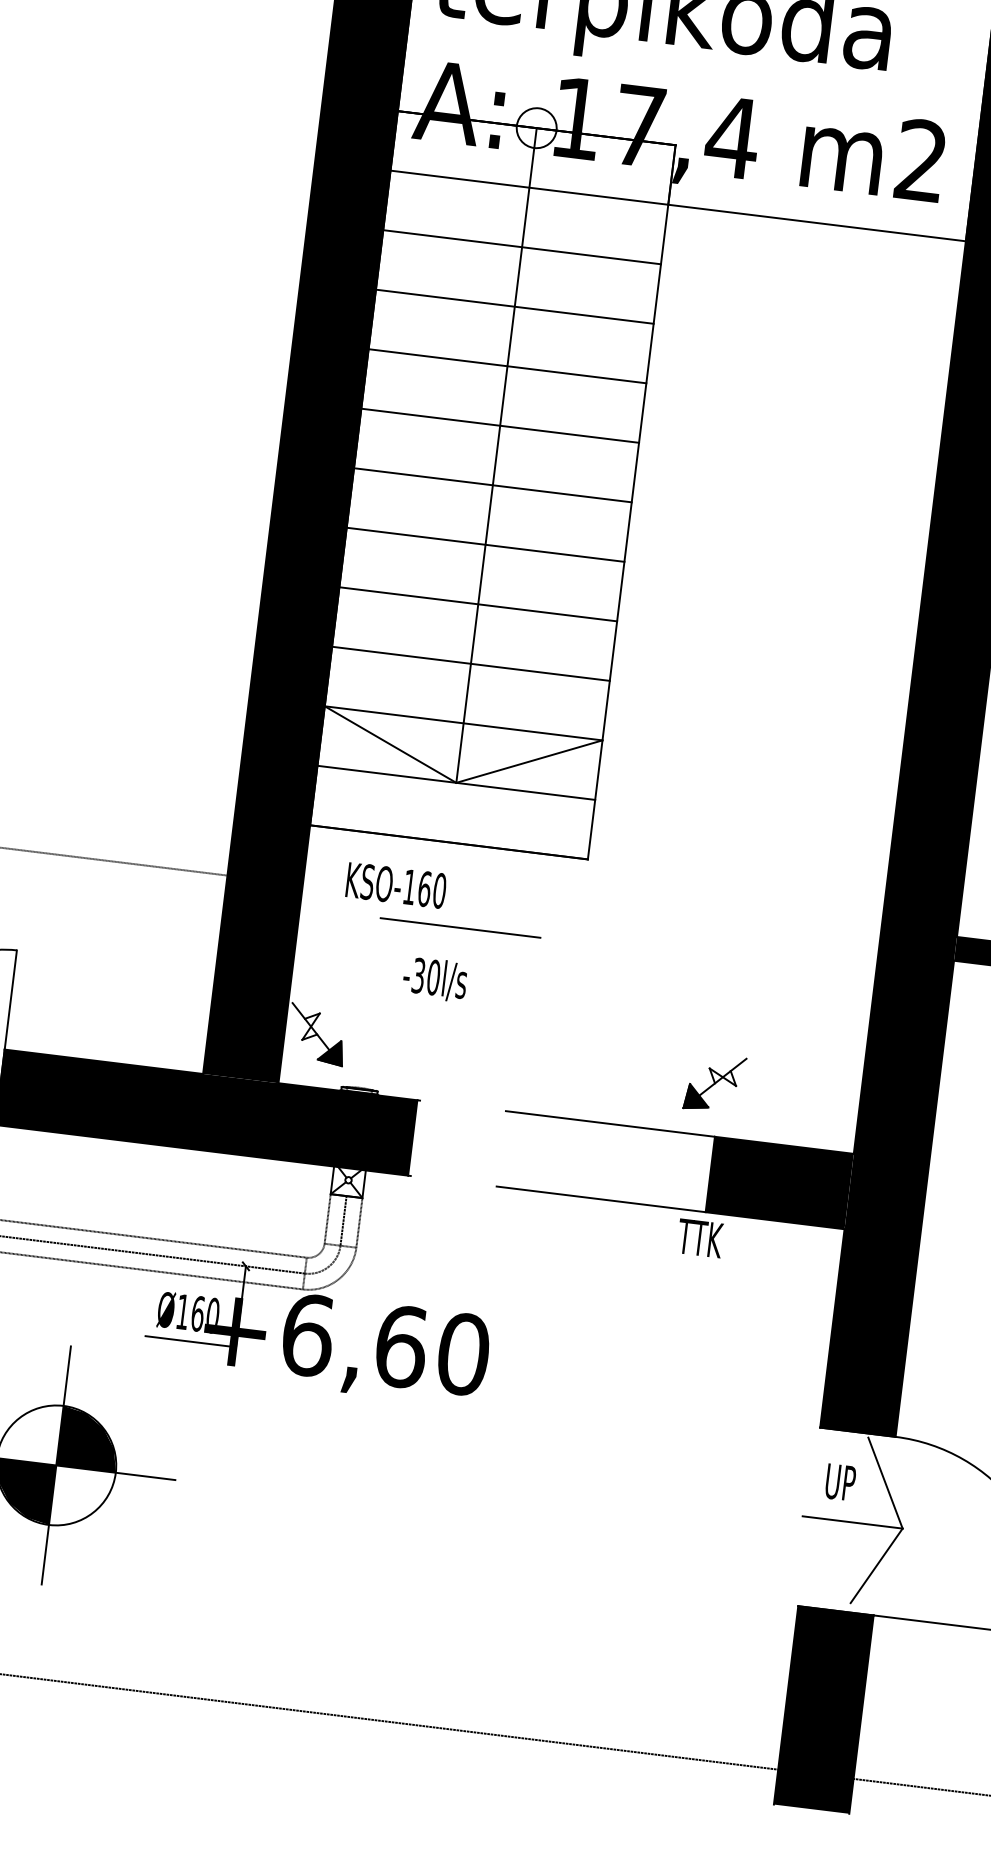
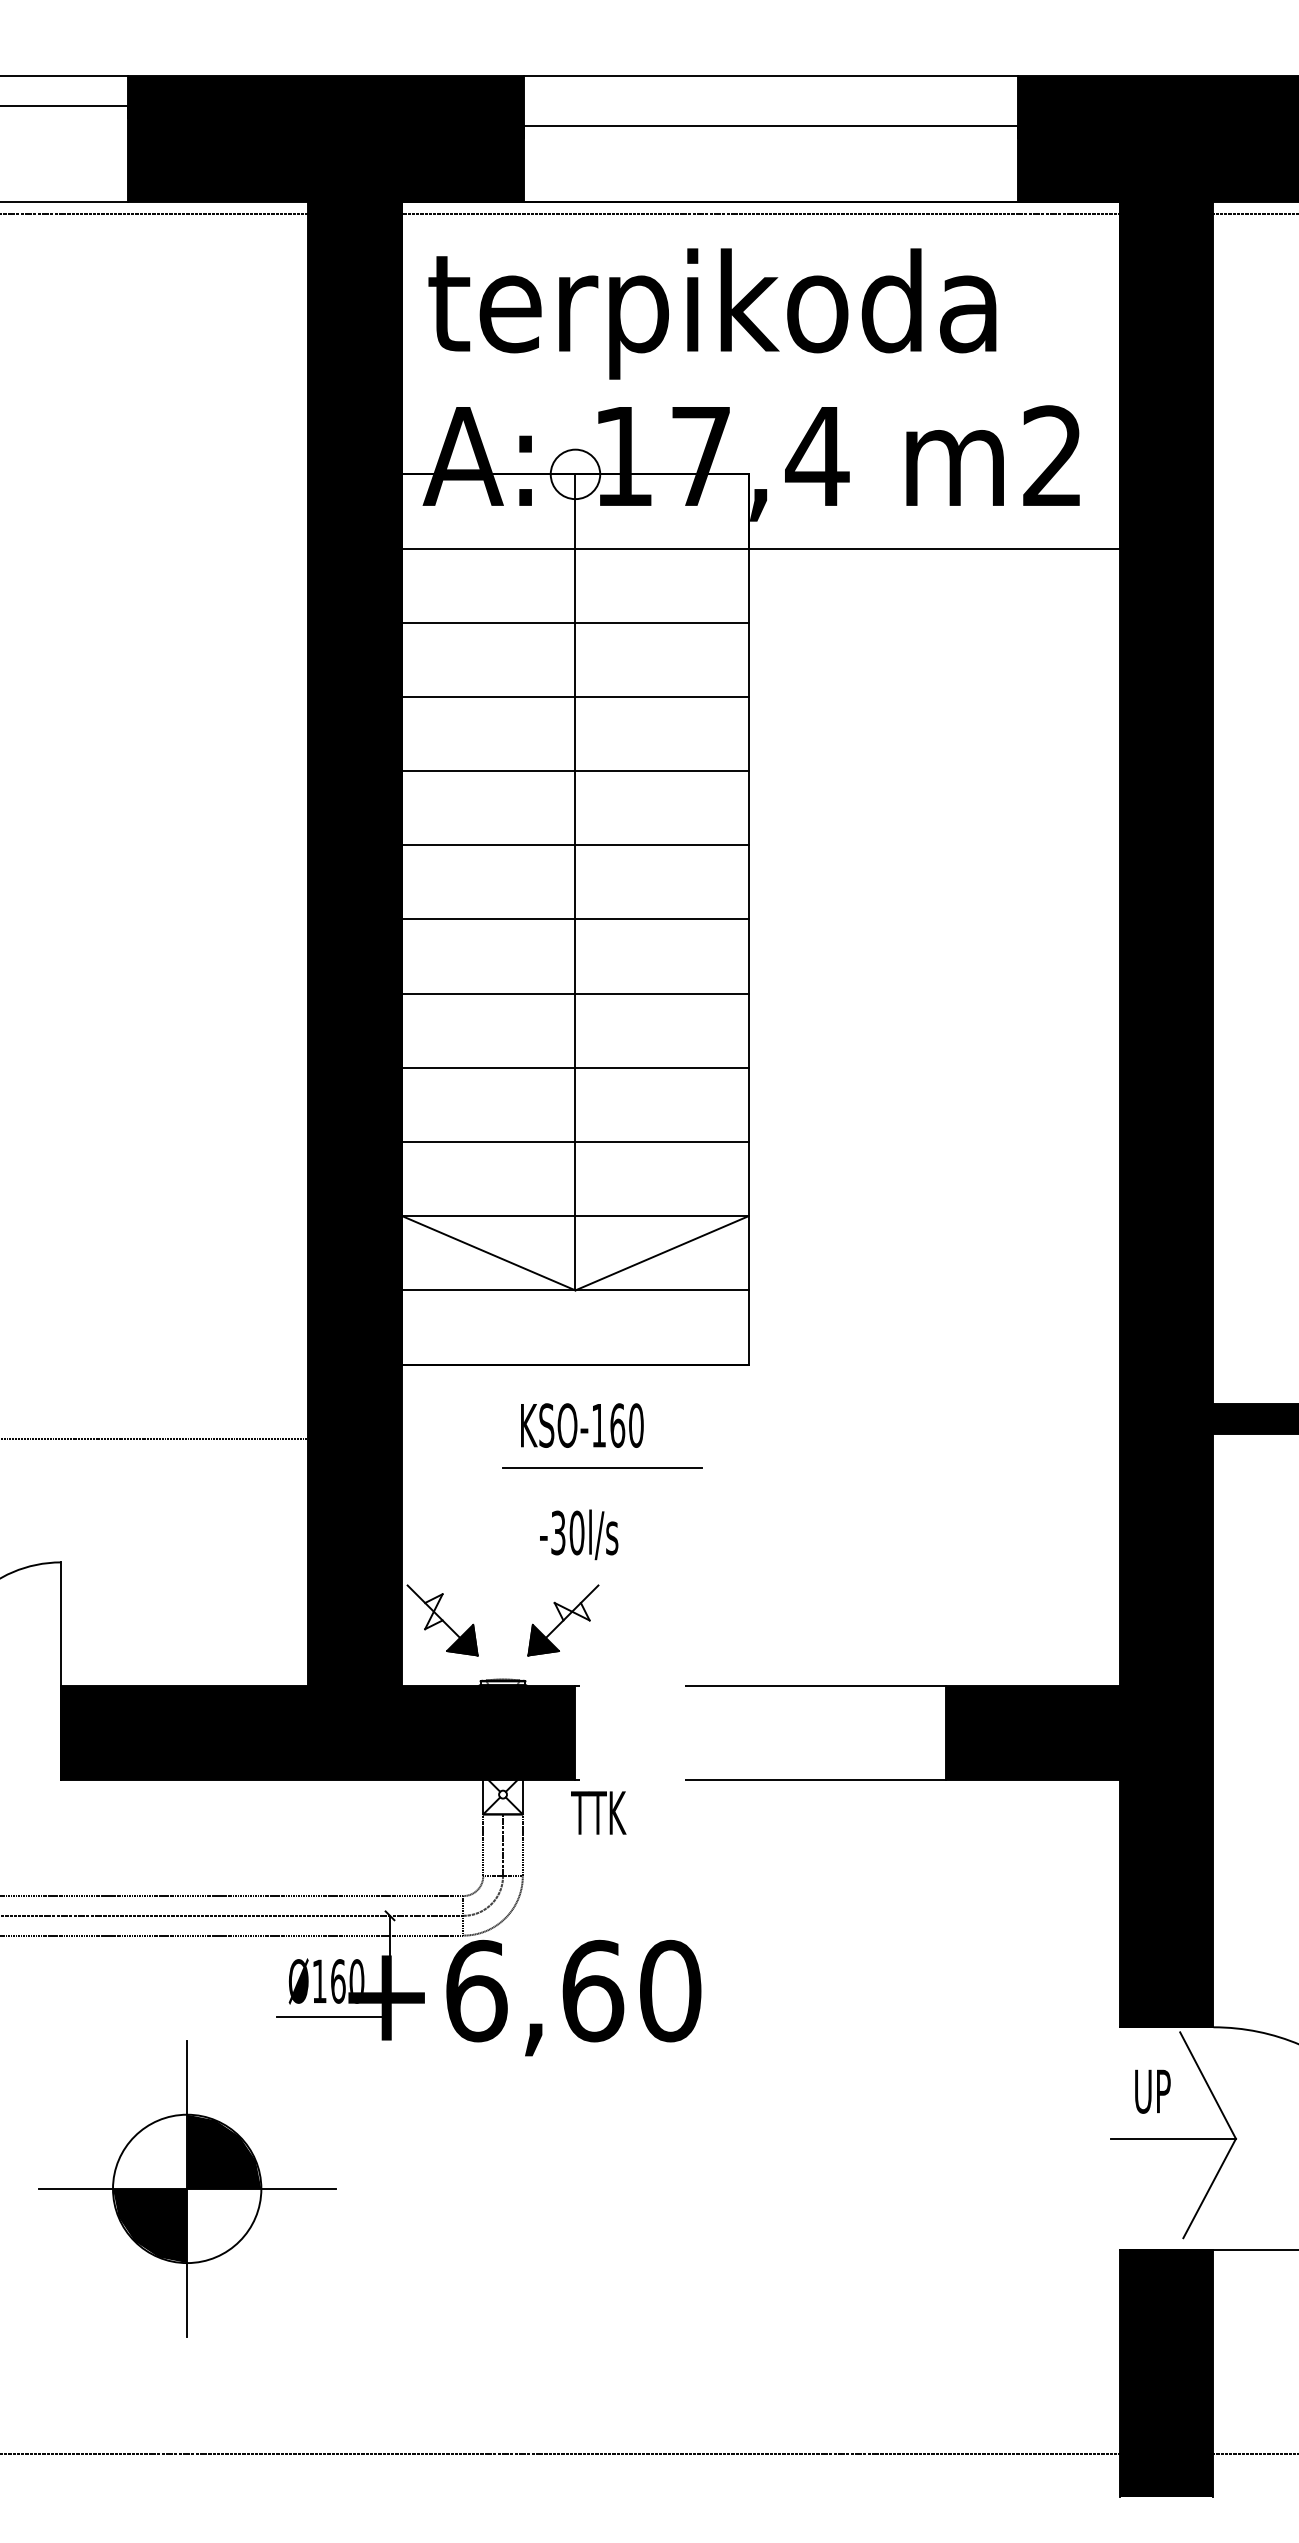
text: (396, 885) -> (582, 1425), moved
part: (715, 1083) -> (563, 1620), moved
text: (700, 1237) -> (598, 1812), moved

